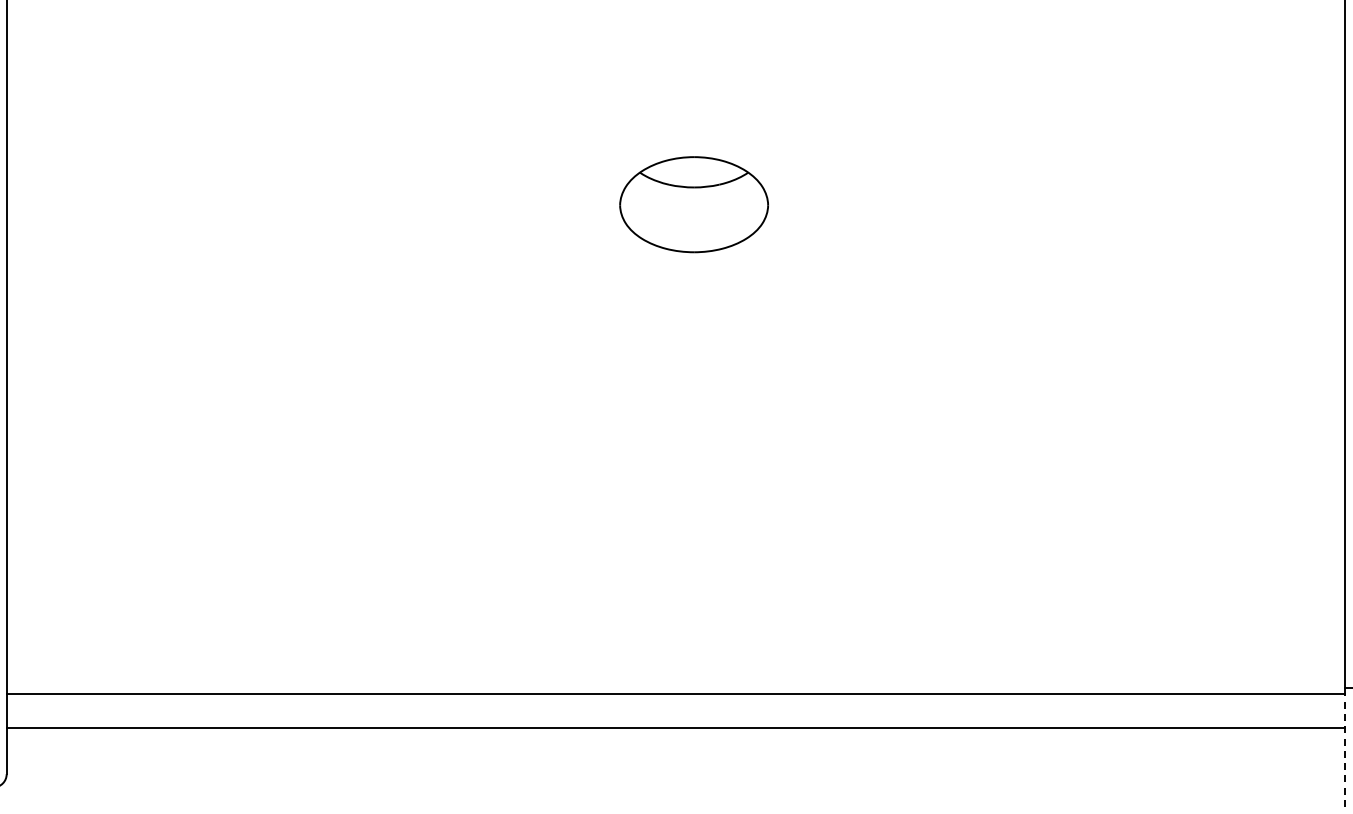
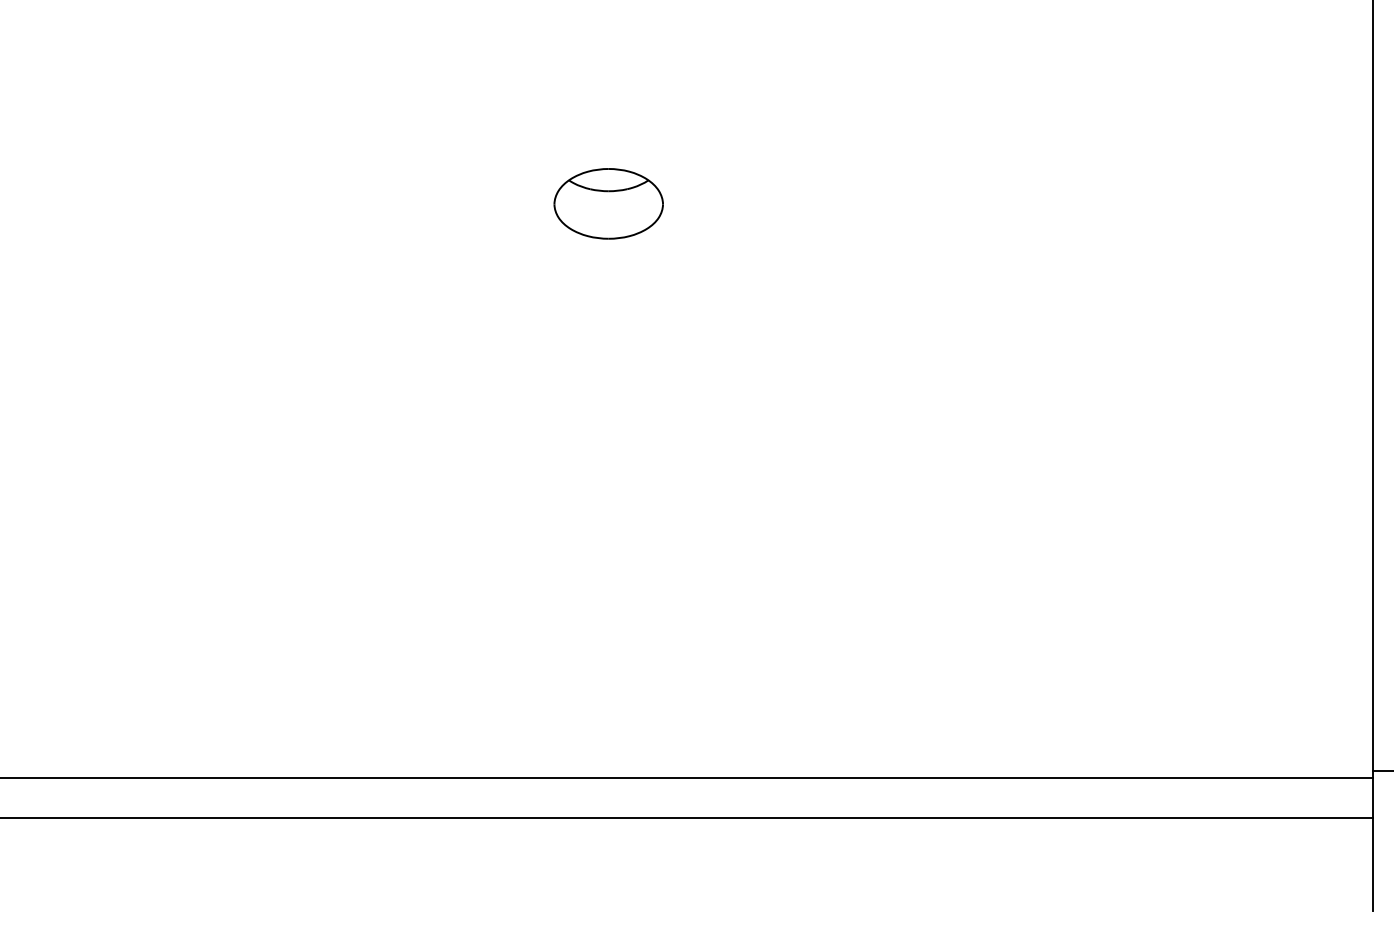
part: (693, 204) -> (608, 203), size x0.62
line: (1344, 747) -> (1372, 840), dashed -> solid

